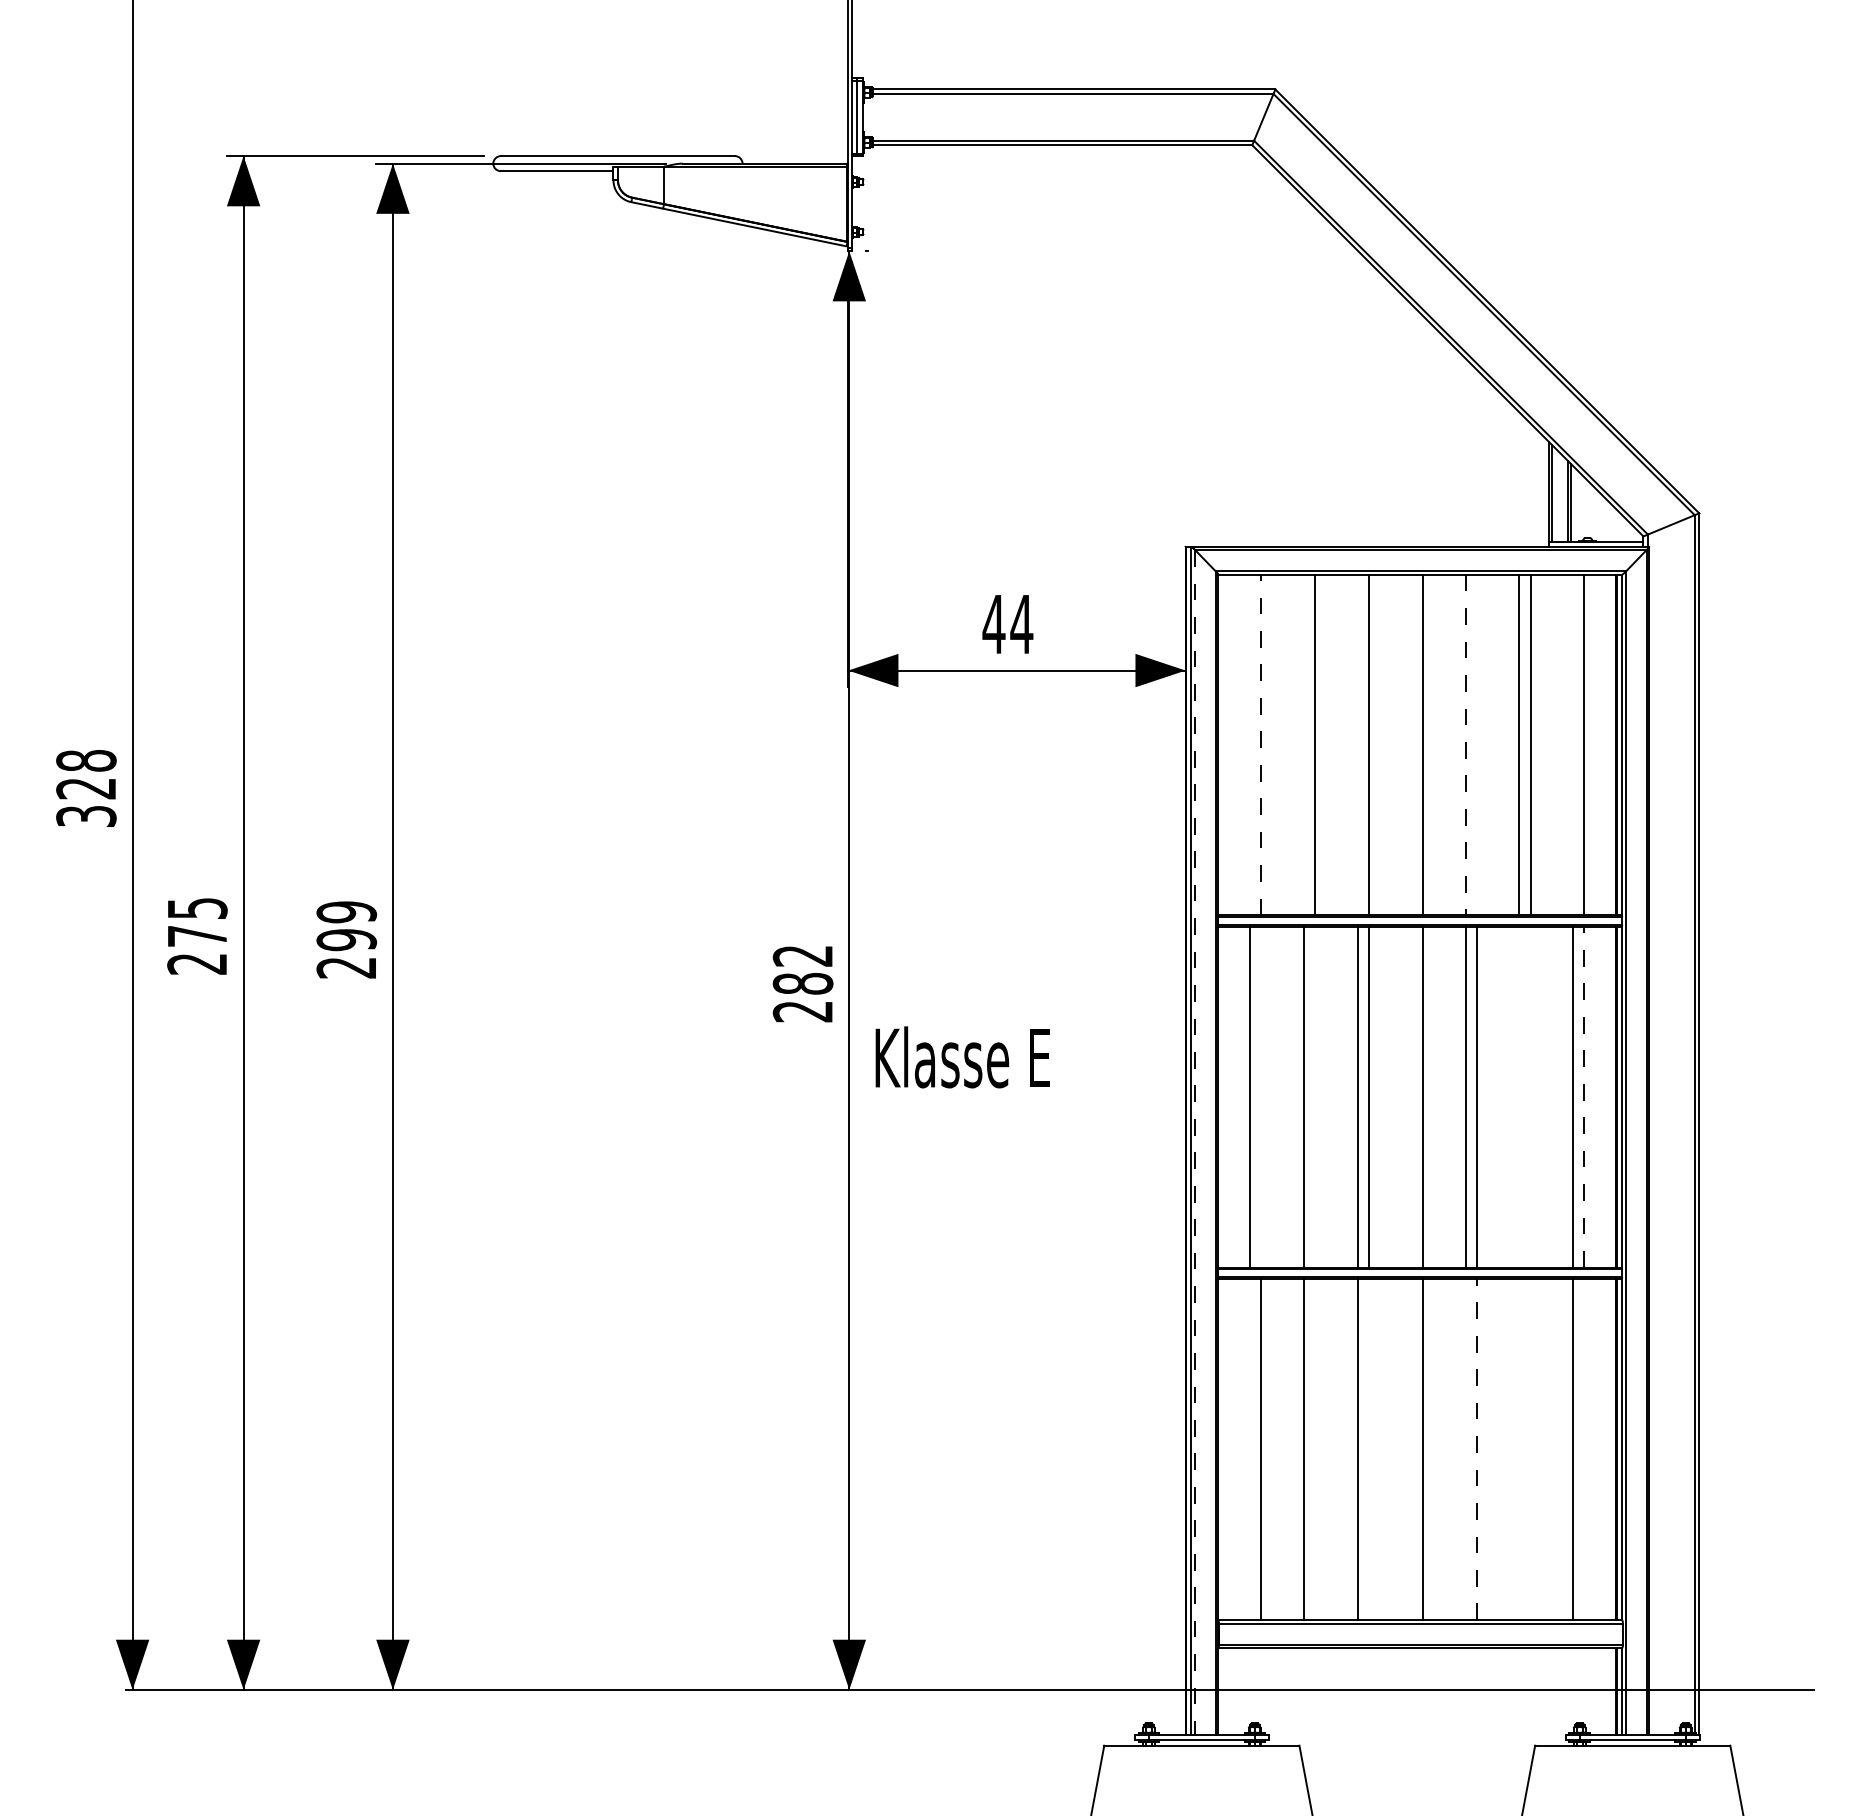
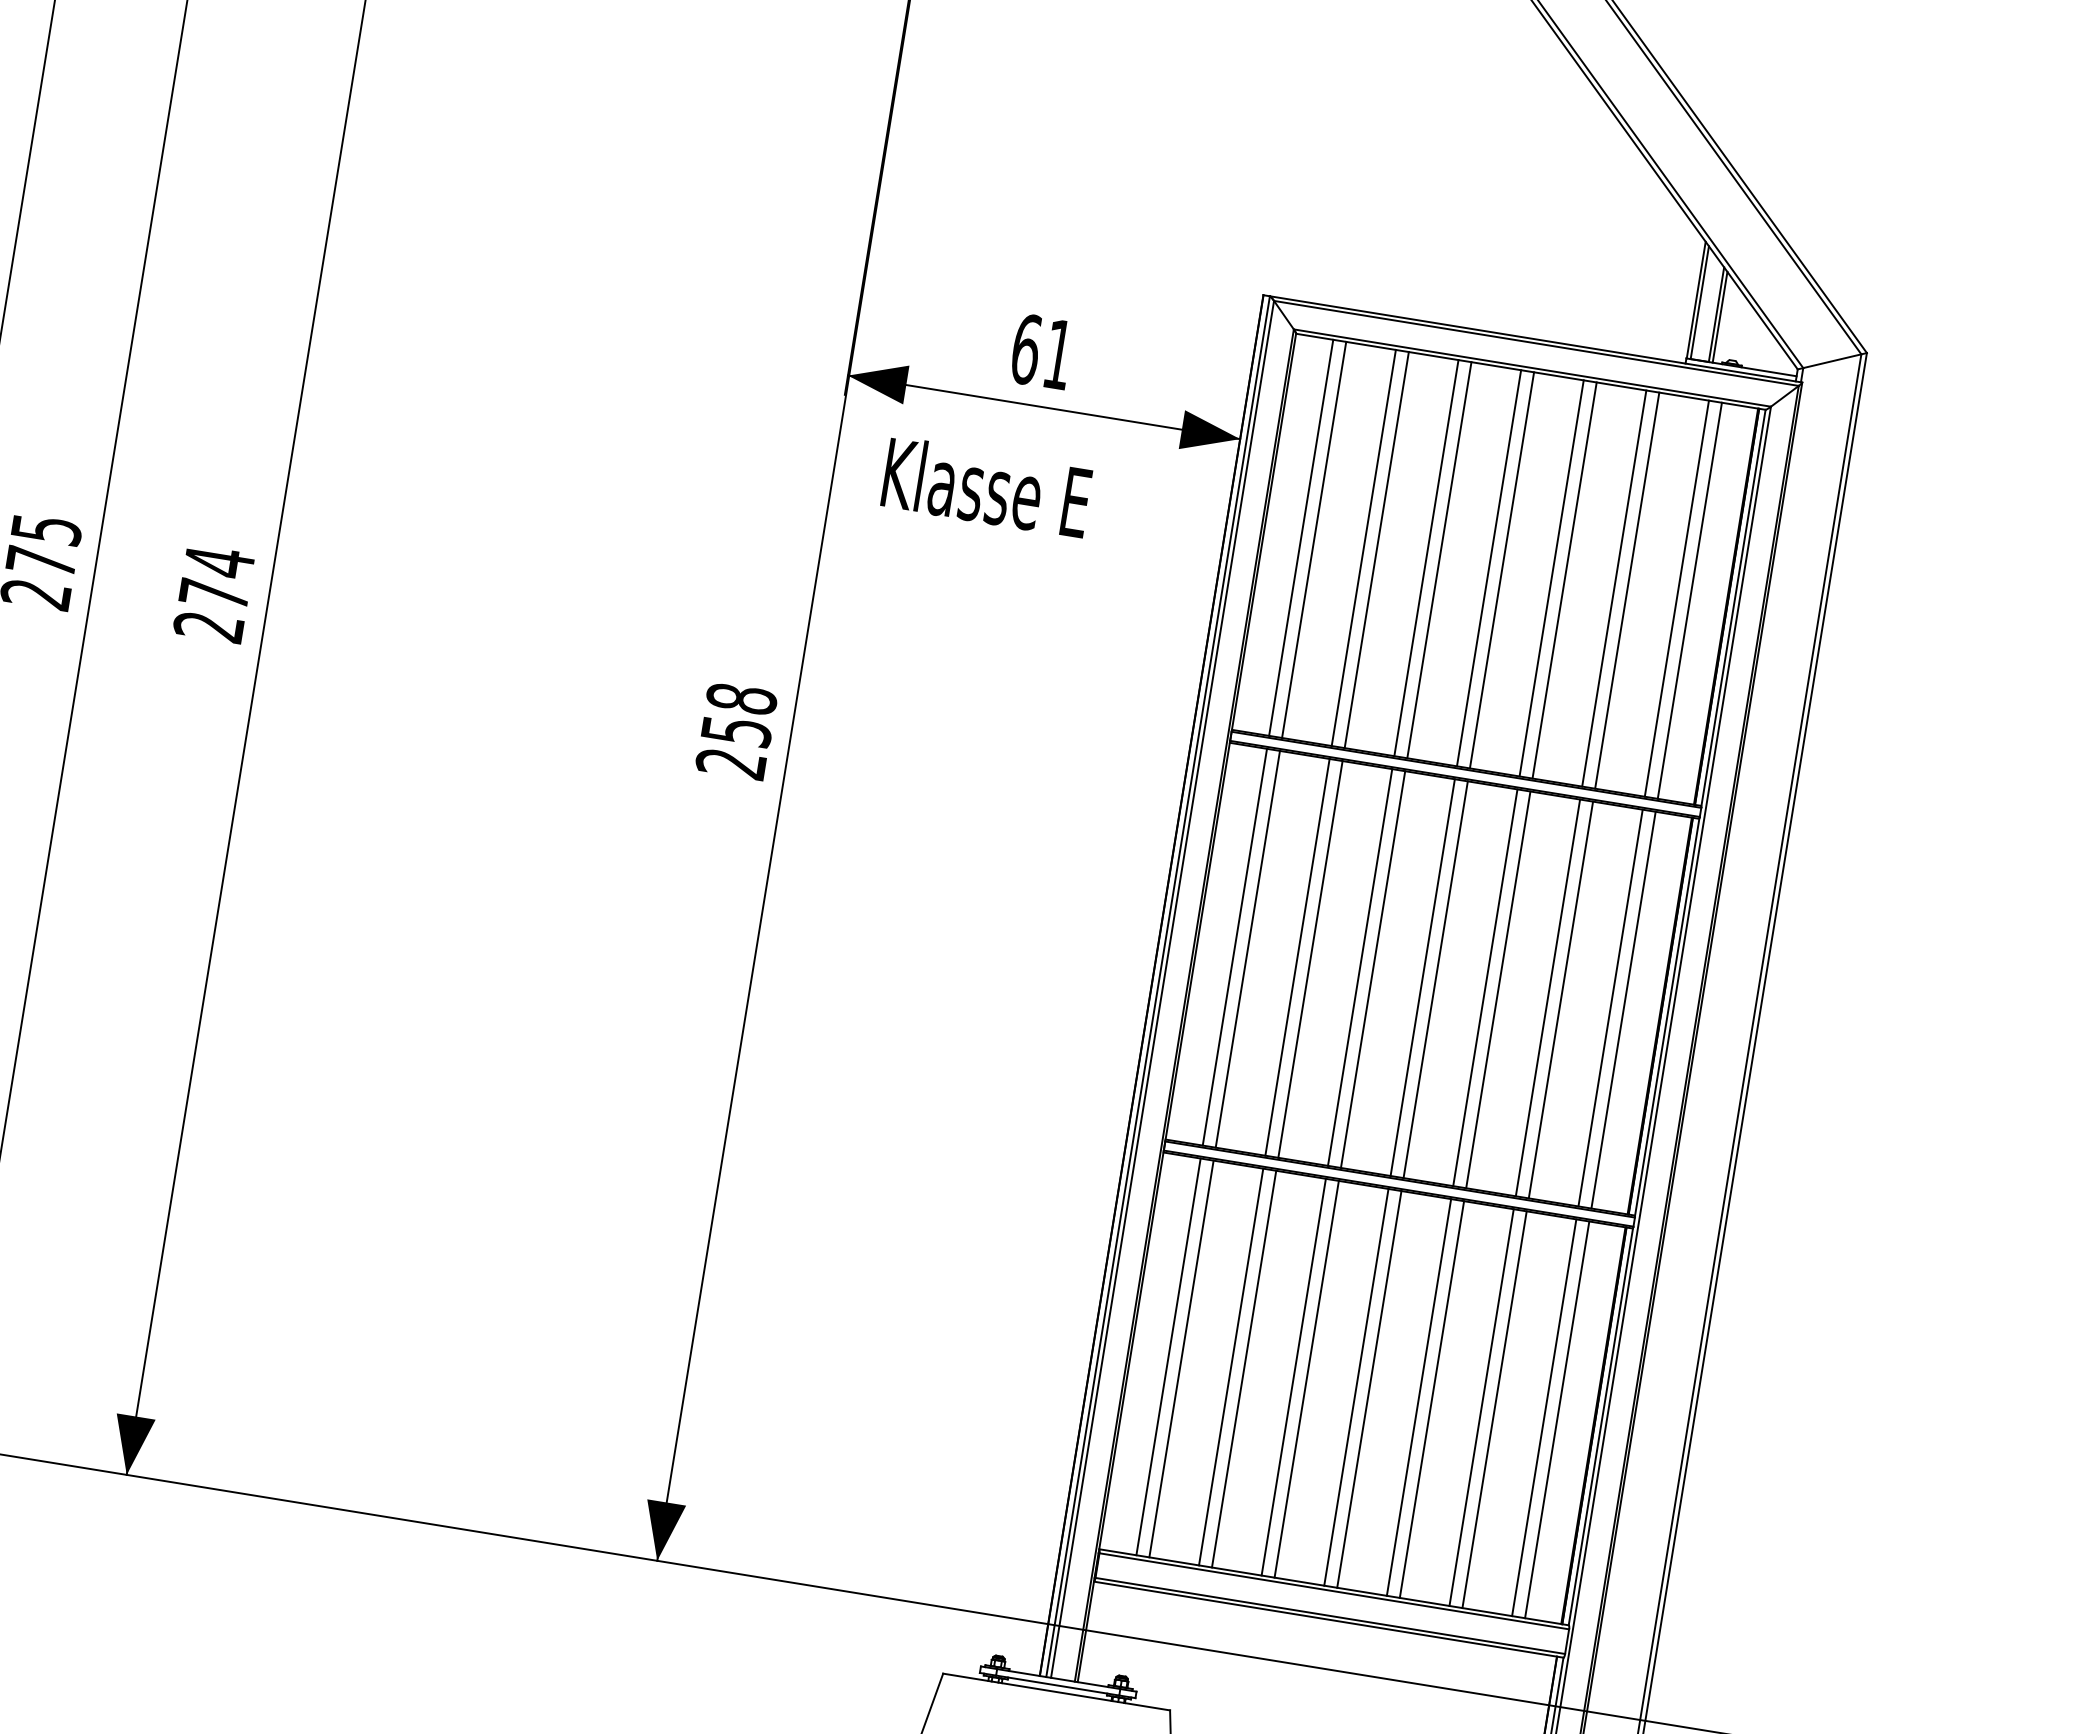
text: (1007, 624) -> (1041, 352), 44 -> 61
line: (1250, 744) -> (1301, 537), added
line: (1261, 744) -> (1314, 539), dashed -> solid
line: (1304, 744) -> (1364, 547), added
line: (1357, 744) -> (1426, 557), added
line: (1411, 744) -> (1488, 567), added
line: (1476, 744) -> (1564, 579), added
line: (1573, 744) -> (1677, 598), added
line: (1465, 745) -> (1551, 578), dashed -> solid
text: (346, 925) -> (216, 577), 299 -> 274
text: (802, 969) -> (738, 714), 282 -> 258
text: (962, 1057) -> (986, 487), moved
line: (1261, 1096) -> (1248, 948), added
line: (1315, 1096) -> (1310, 958), added
line: (1411, 1096) -> (1422, 976), added
line: (1519, 1096) -> (1548, 997), added
line: (1530, 1096) -> (1560, 999), added
line: (1584, 1097) -> (1623, 1010), dashed -> solid
line: (1195, 1142) -> (1162, 989), dashed -> solid
line: (1250, 1449) -> (1168, 1356), added
line: (1315, 1449) -> (1244, 1369), added
line: (1369, 1449) -> (1307, 1379), added
line: (1411, 1449) -> (1356, 1387), added
line: (1465, 1449) -> (1418, 1397), added
line: (1476, 1449) -> (1431, 1399), dashed -> solid
line: (1519, 1449) -> (1481, 1407), added
line: (1530, 1449) -> (1494, 1409), added
line: (1584, 1449) -> (1557, 1419), added

